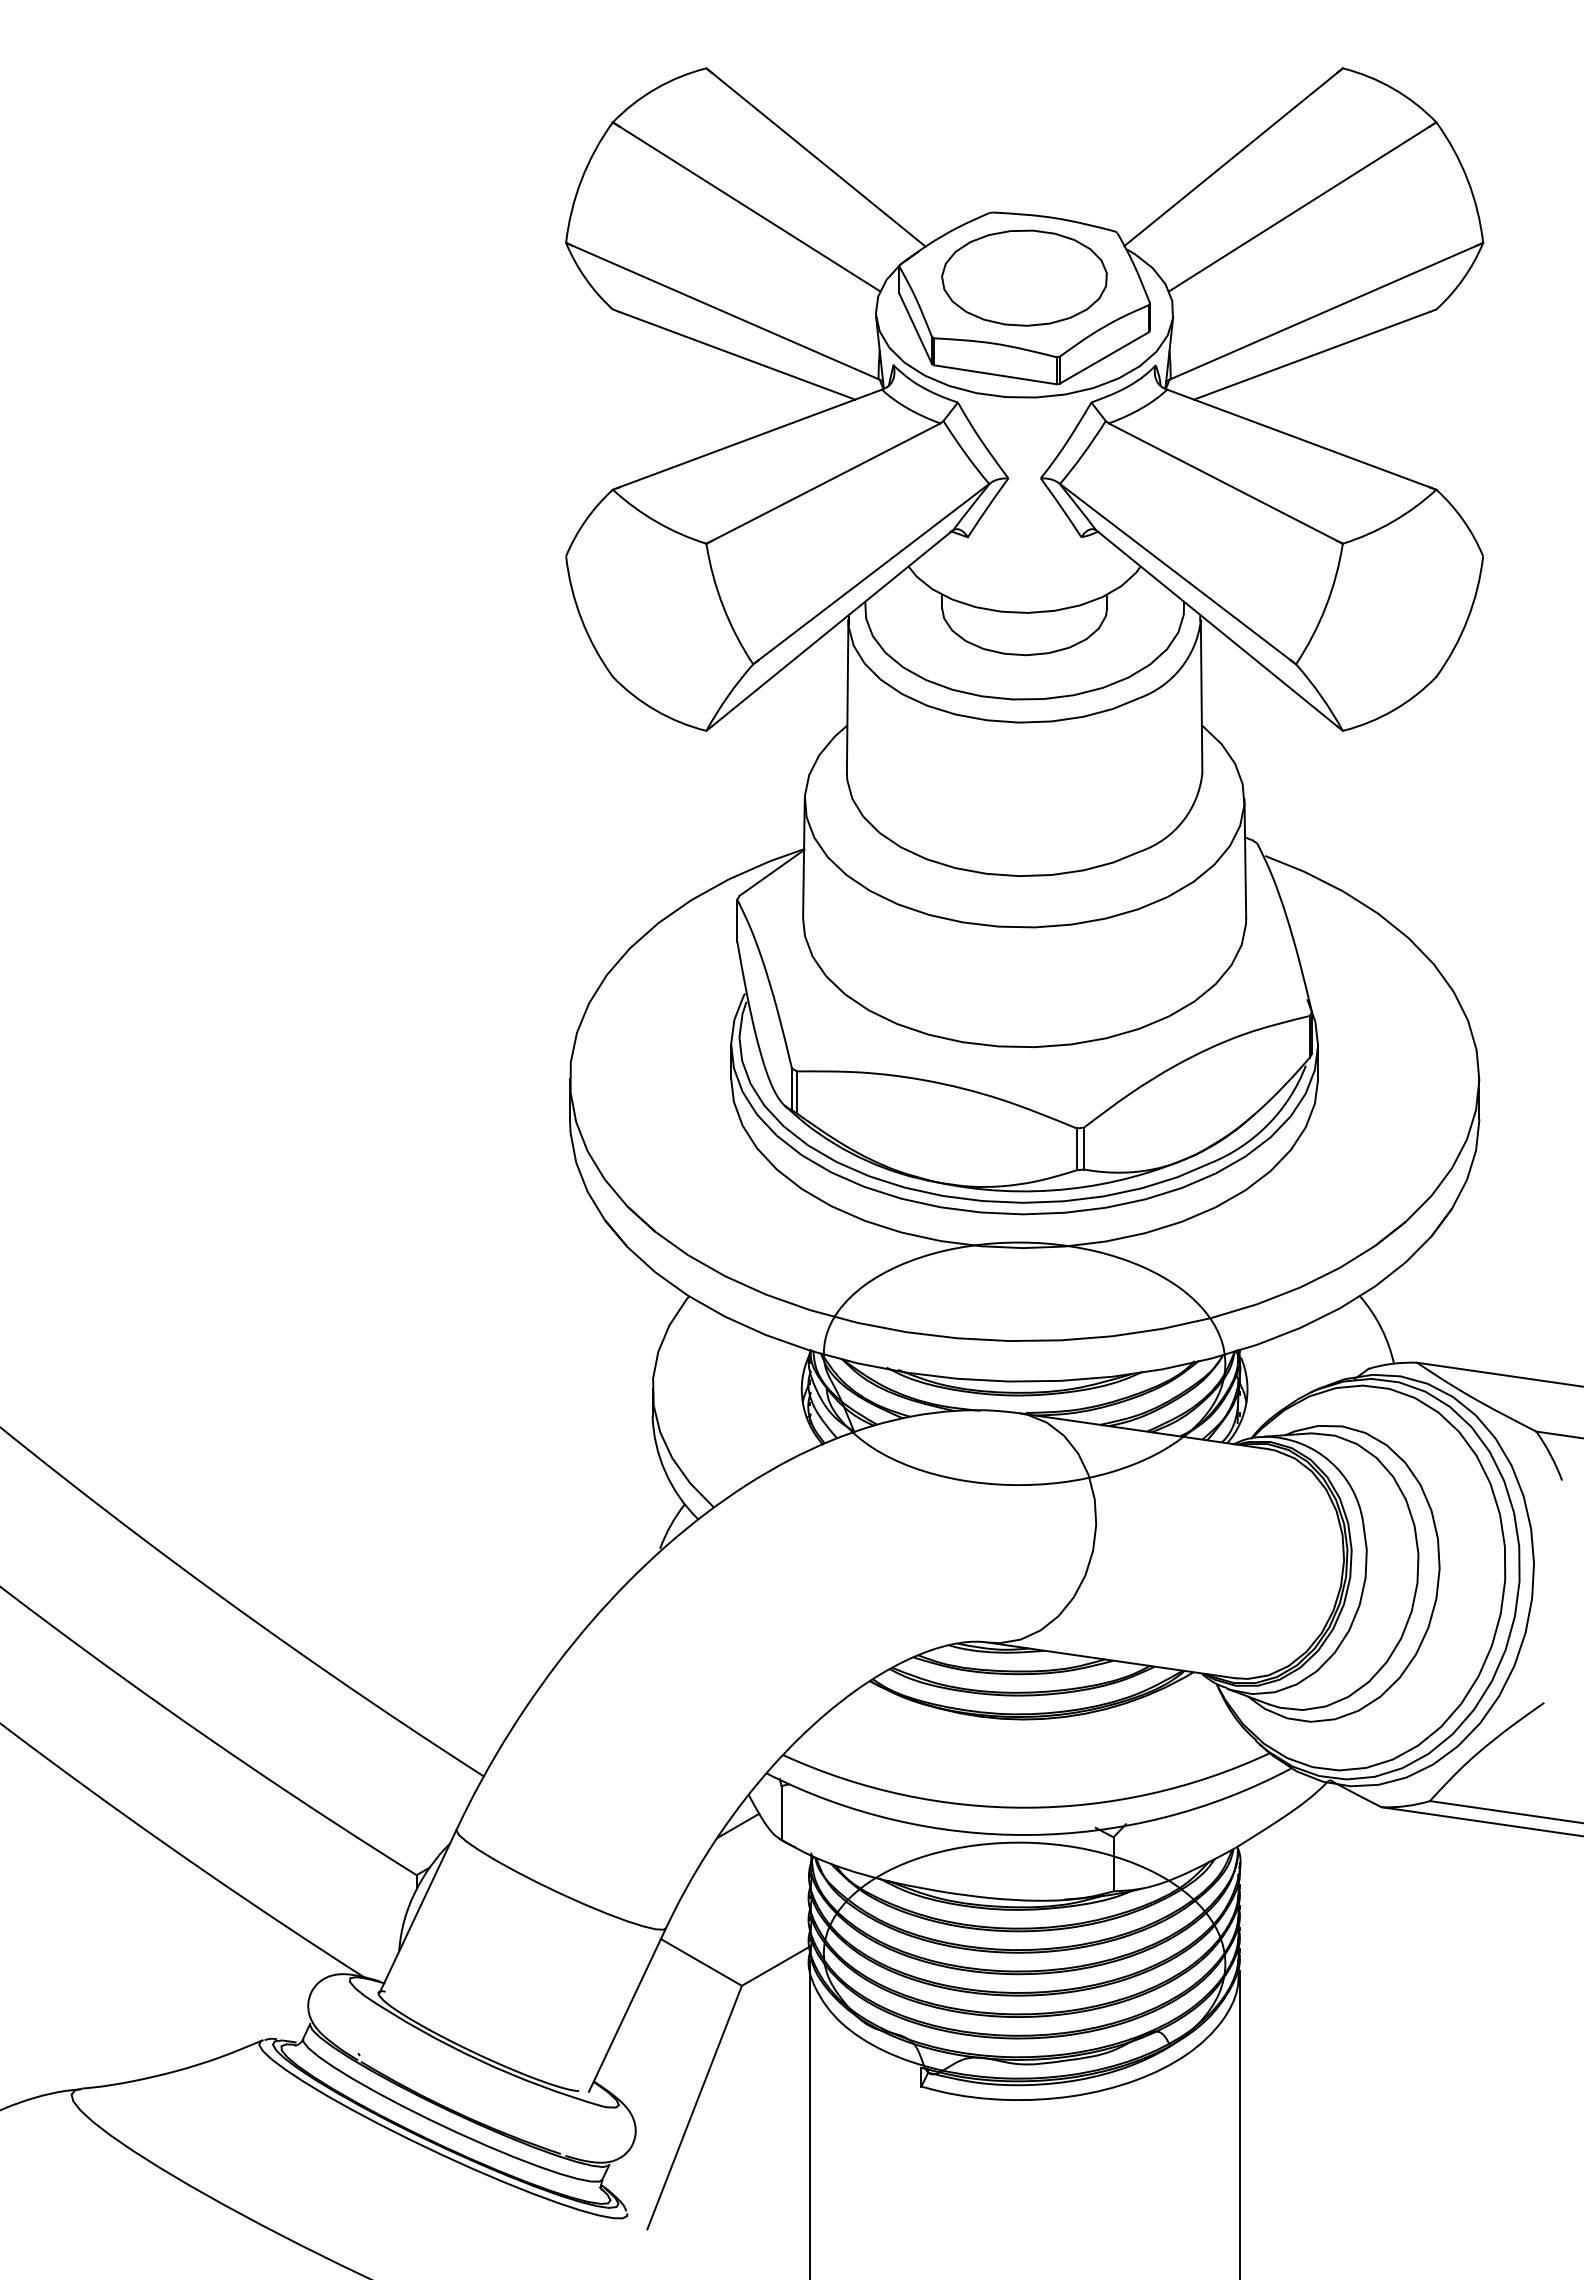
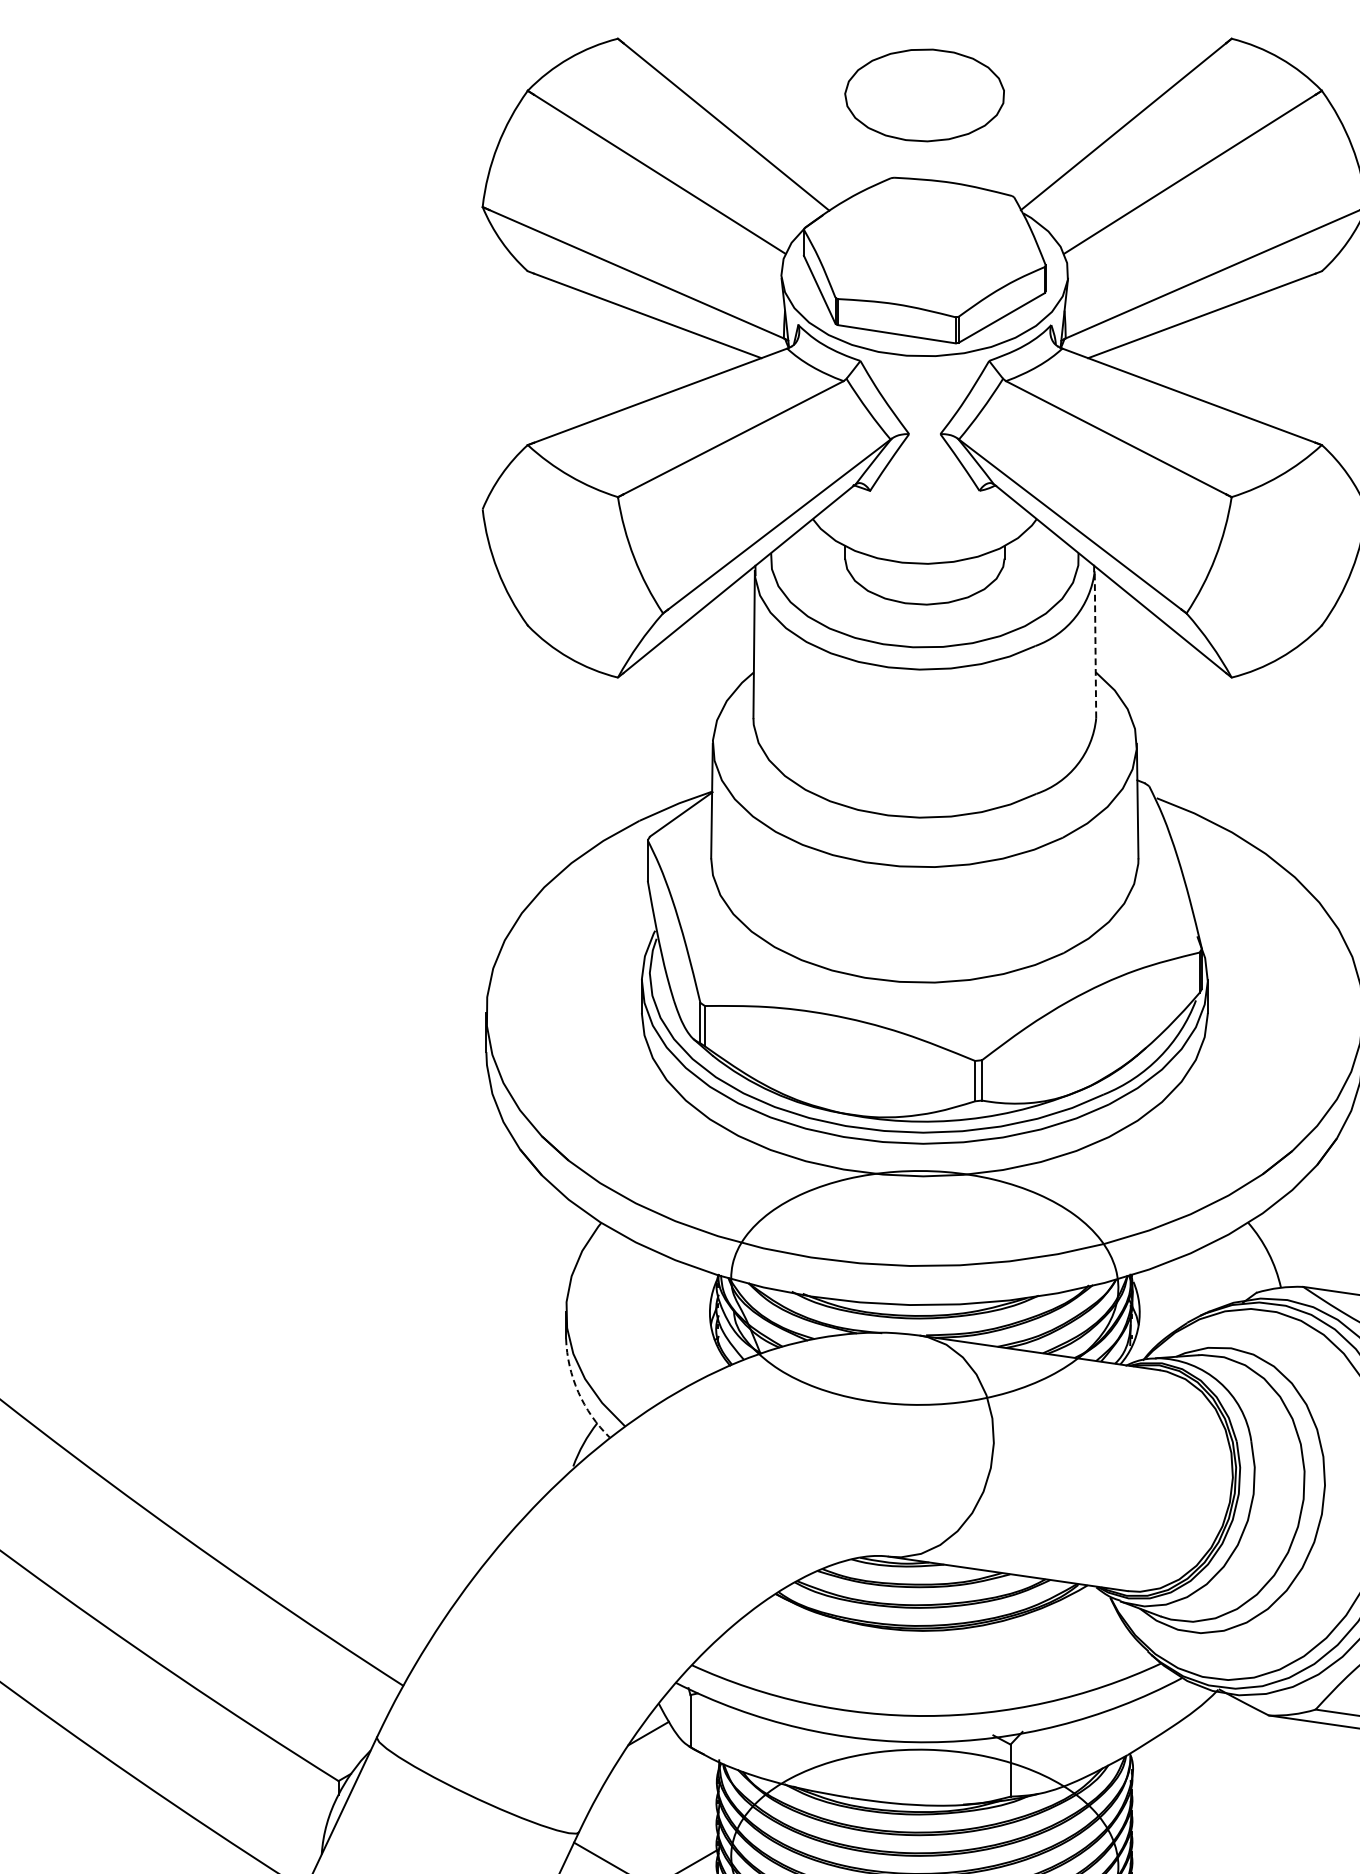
part: (1024, 277) -> (924, 94), moved
line: (1201, 696) -> (1095, 644), solid -> dashed
arc: (665, 1471) -> (578, 1391), solid -> dashed

